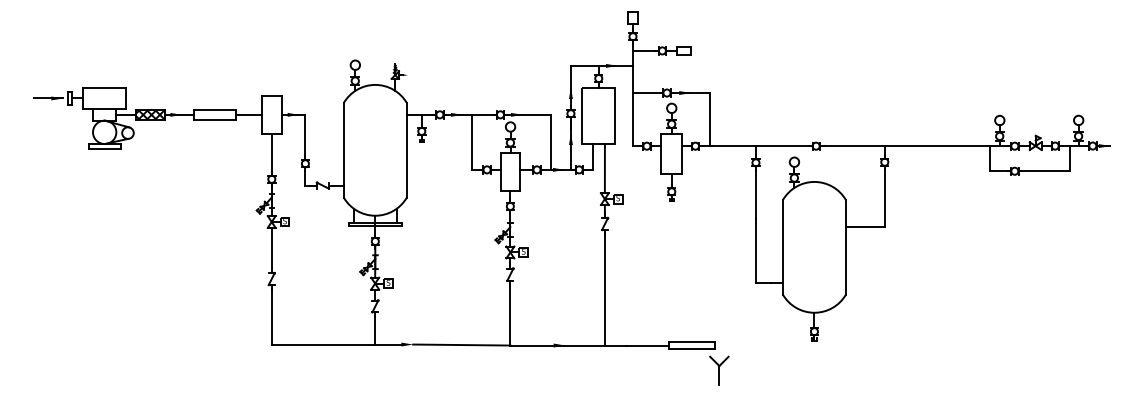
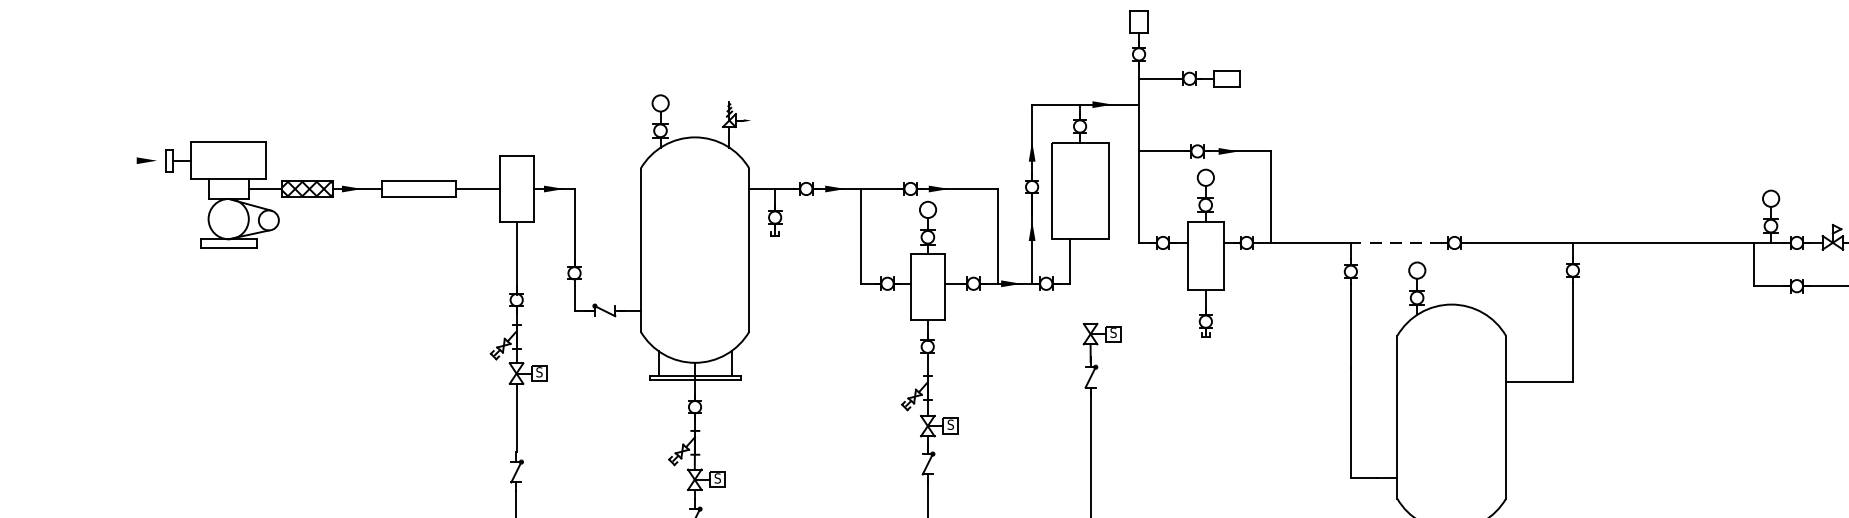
line: (48, 98) -> (131, 160), removed
line: (782, 146) -> (1396, 243), solid -> dashed
line: (604, 168) -> (1089, 281), removed

